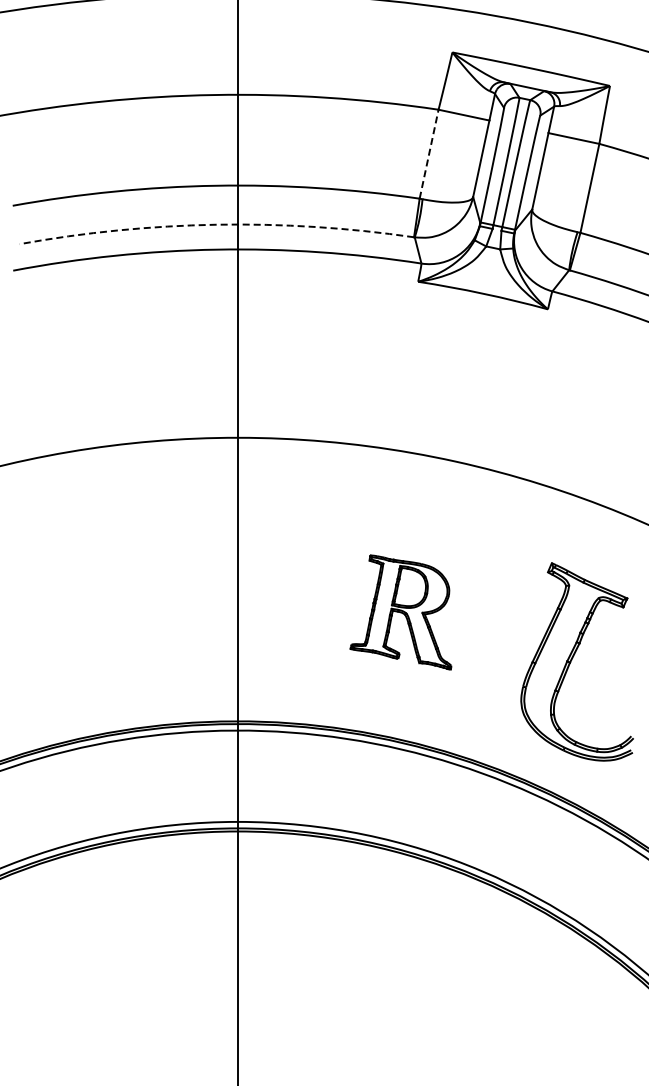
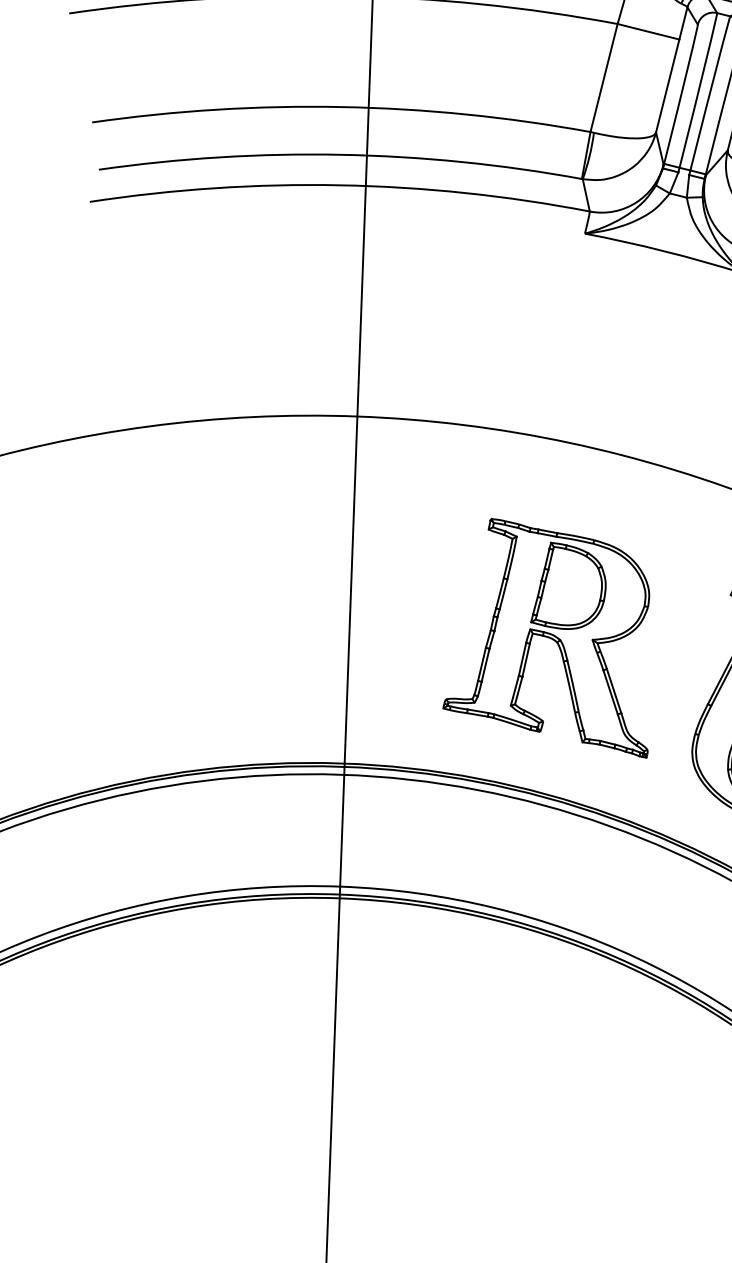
line: (429, 153) -> (604, 77), dashed -> solid
arc: (216, 224) -> (340, 154), dashed -> solid
part: (400, 612) -> (548, 637), size x1.67

